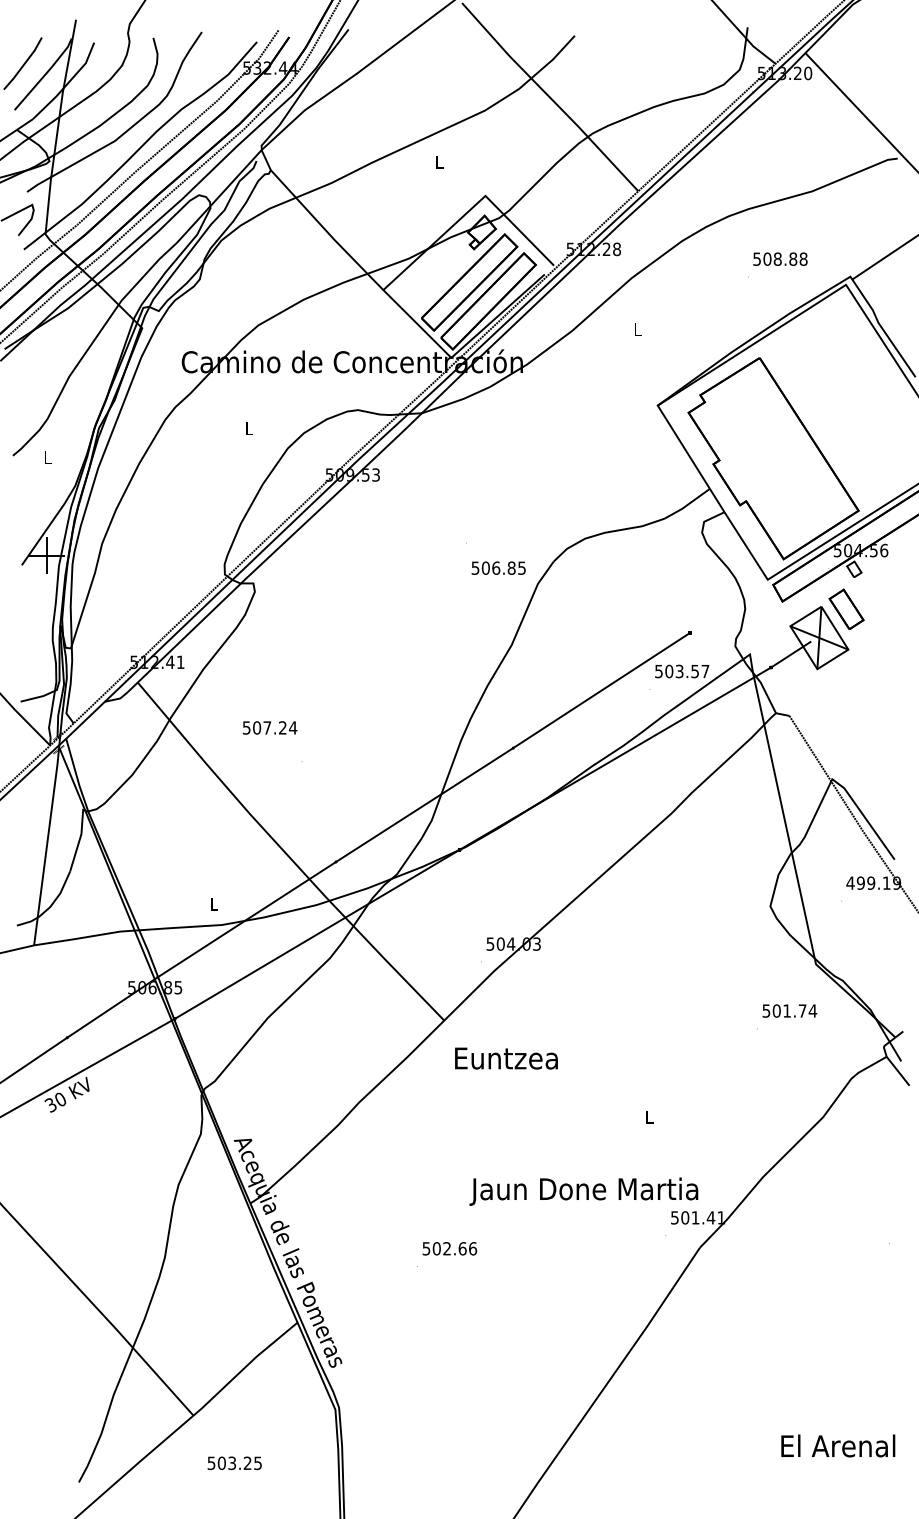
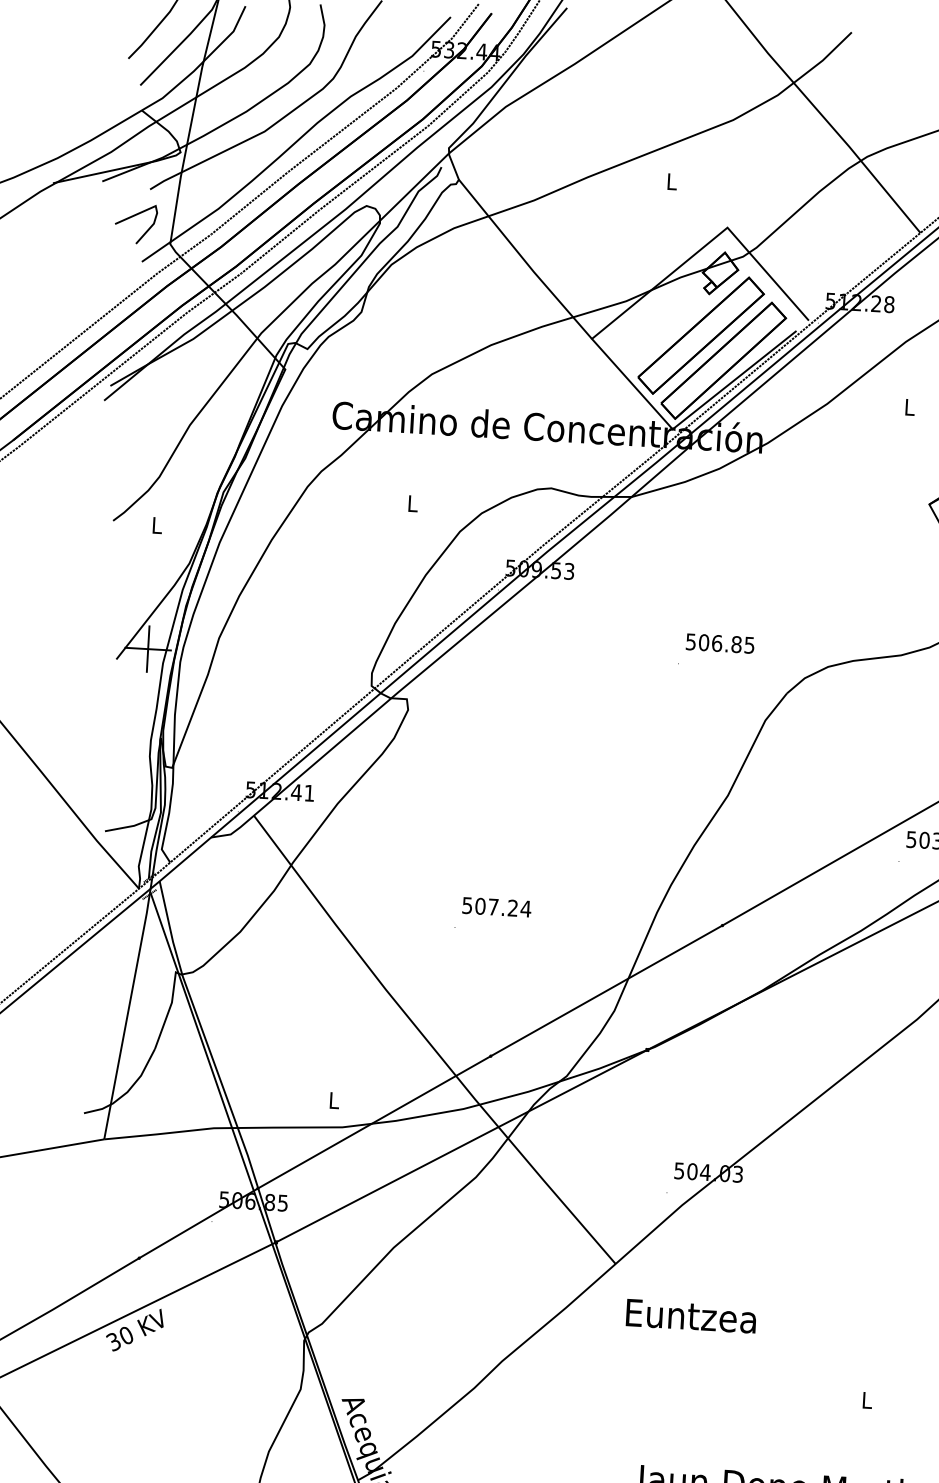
text: (498, 567) -> (720, 642), moved
text: (269, 727) -> (496, 906), moved

